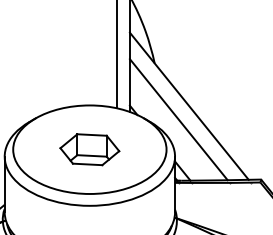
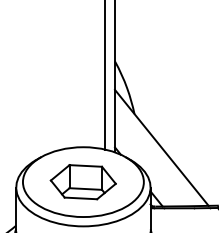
line: (178, 119) -> (153, 158), removed
part: (89, 148) -> (83, 181), size x1.4

